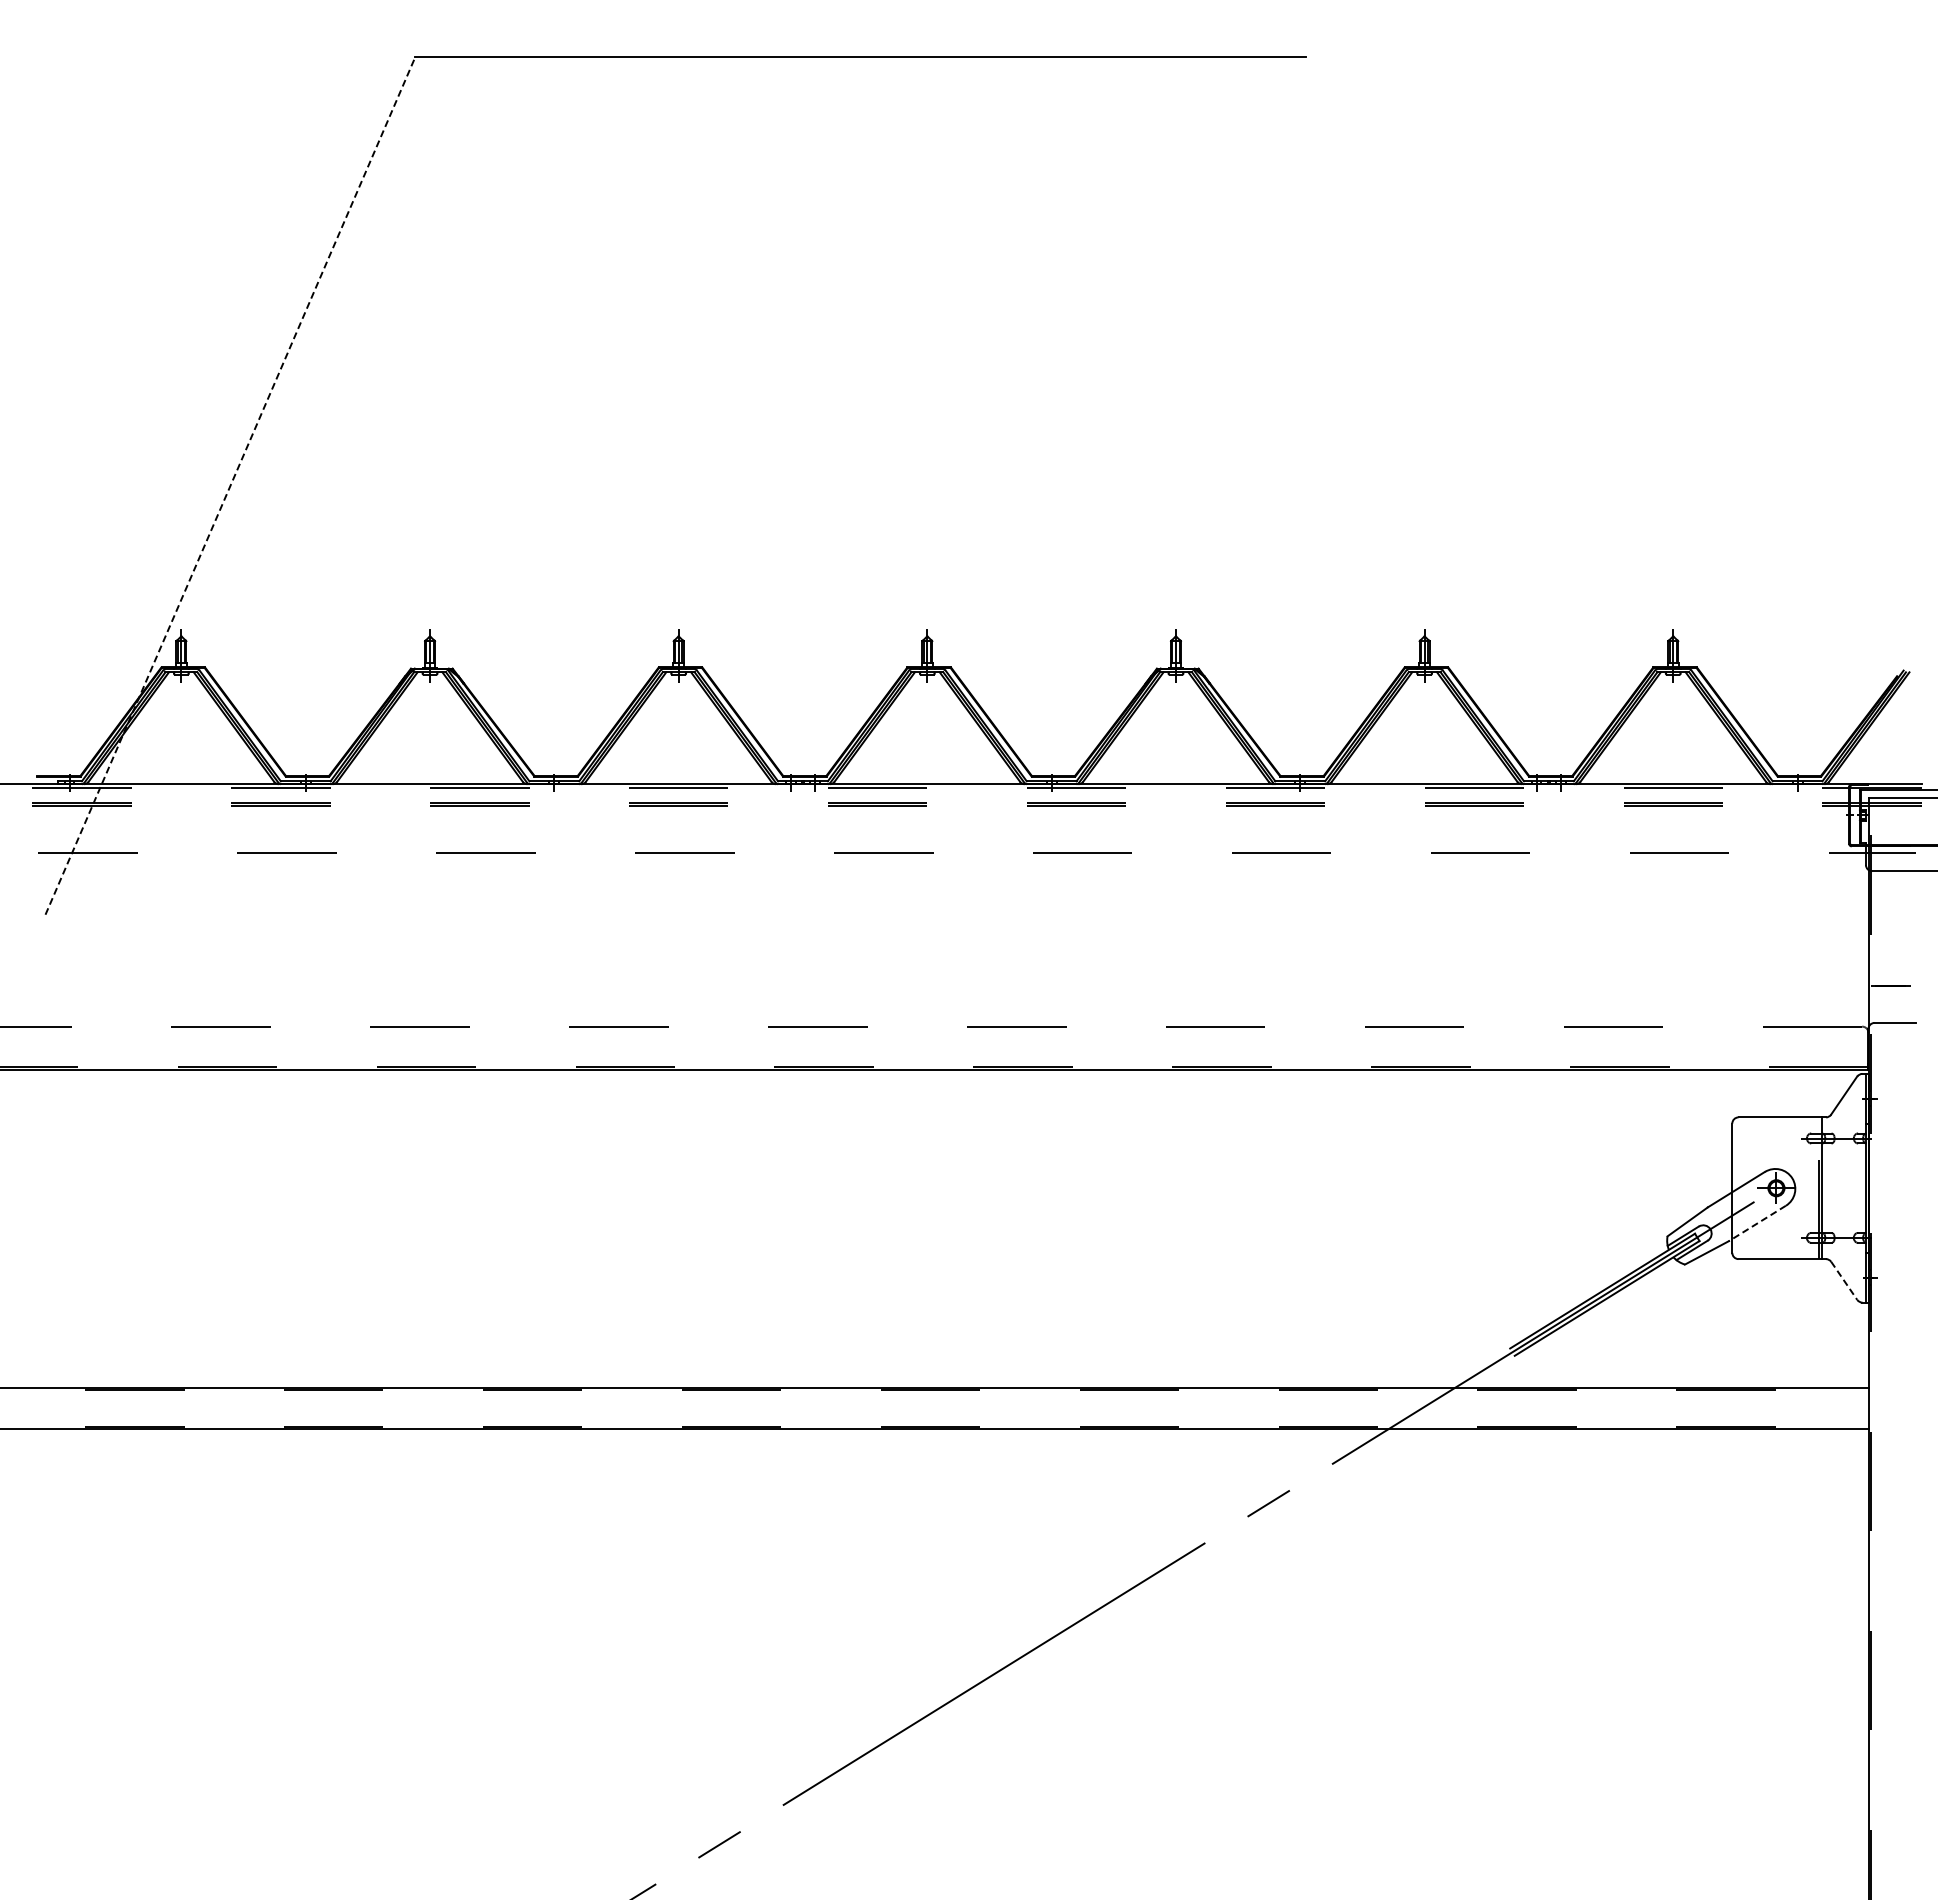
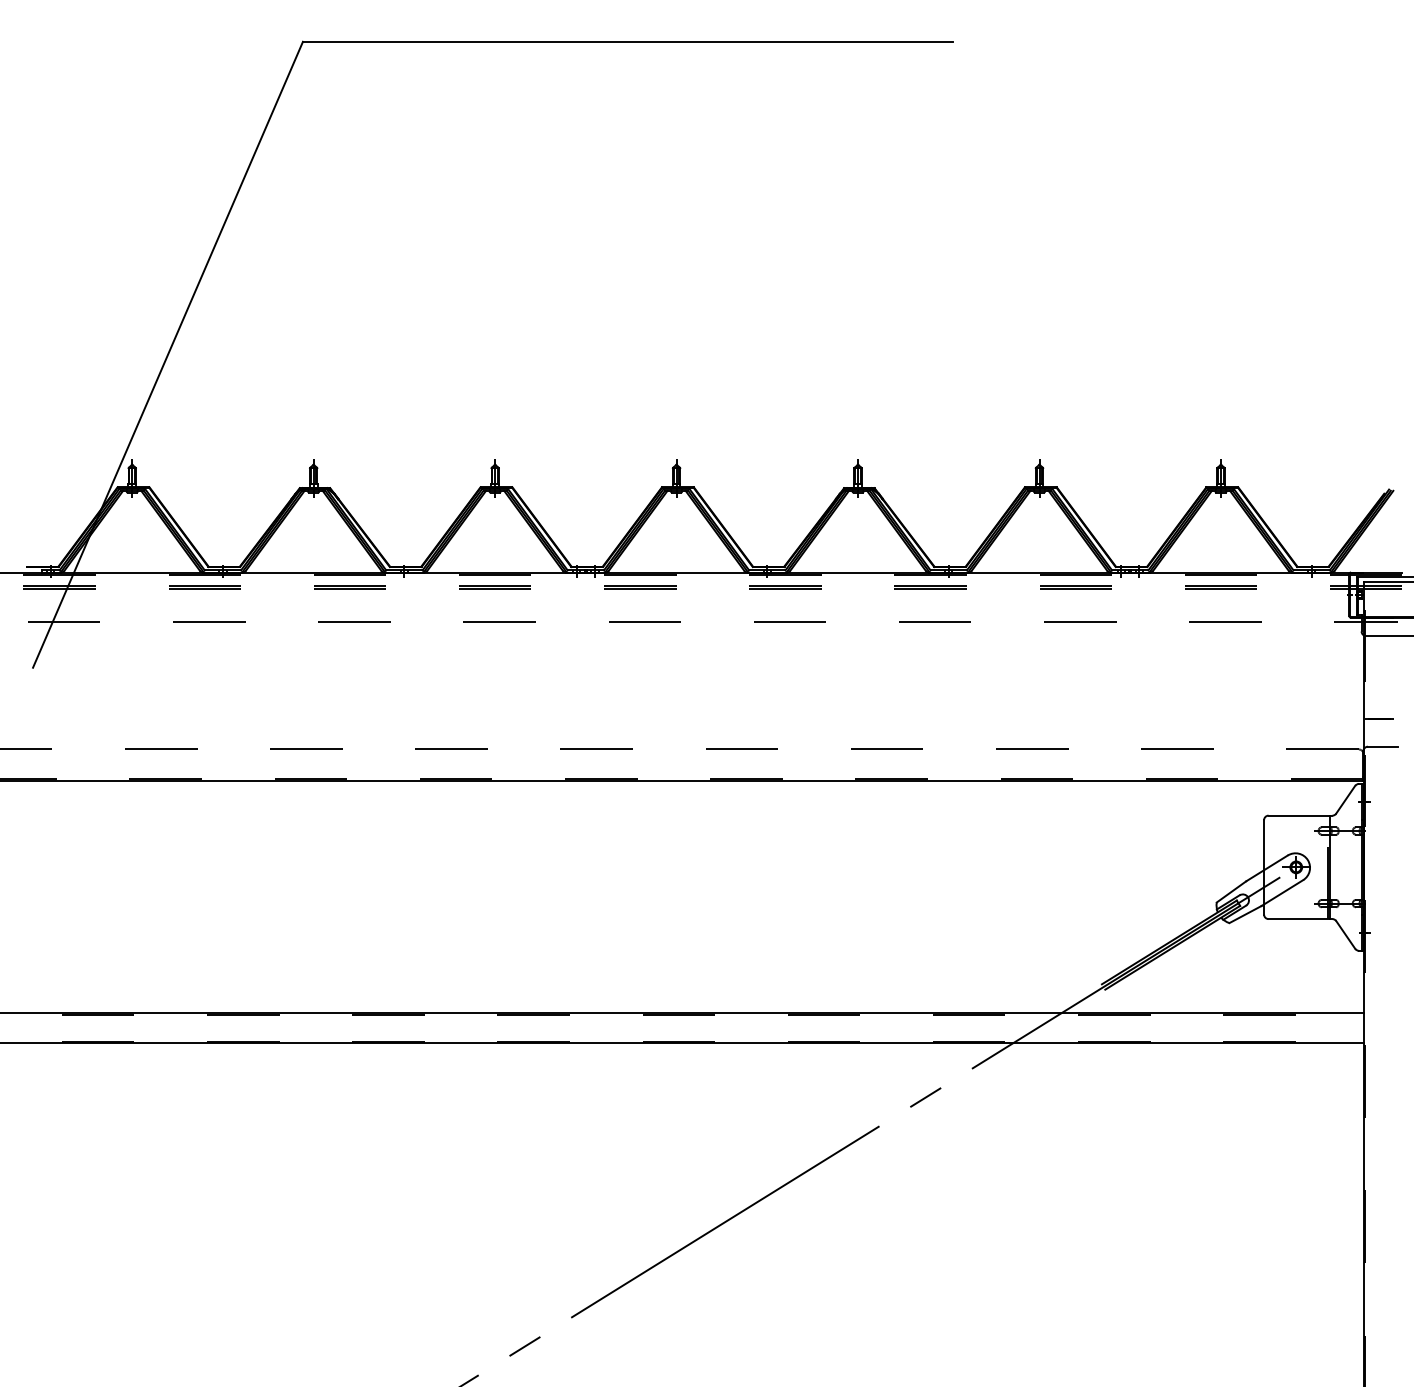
line: (230, 485) -> (168, 354), dashed -> solid
line: (1757, 1223) -> (1282, 893), dashed -> solid
line: (1844, 1281) -> (1345, 935), dashed -> solid

